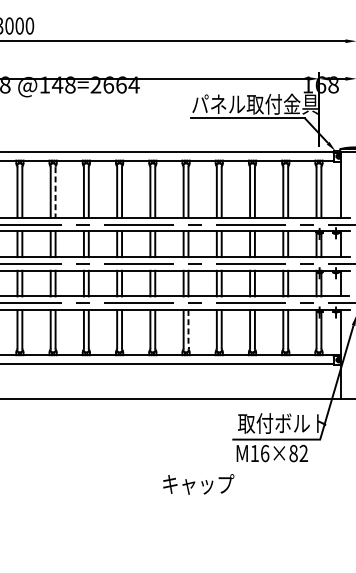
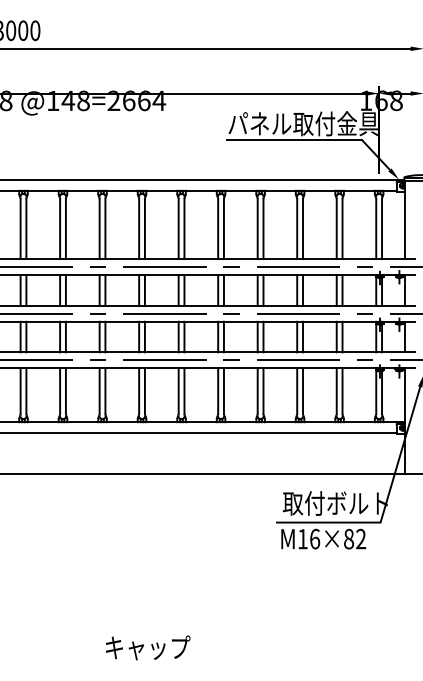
line: (55, 193) -> (65, 229), dashed -> solid
line: (188, 329) -> (223, 391), dashed -> solid
text: (199, 484) -> (148, 647), moved

